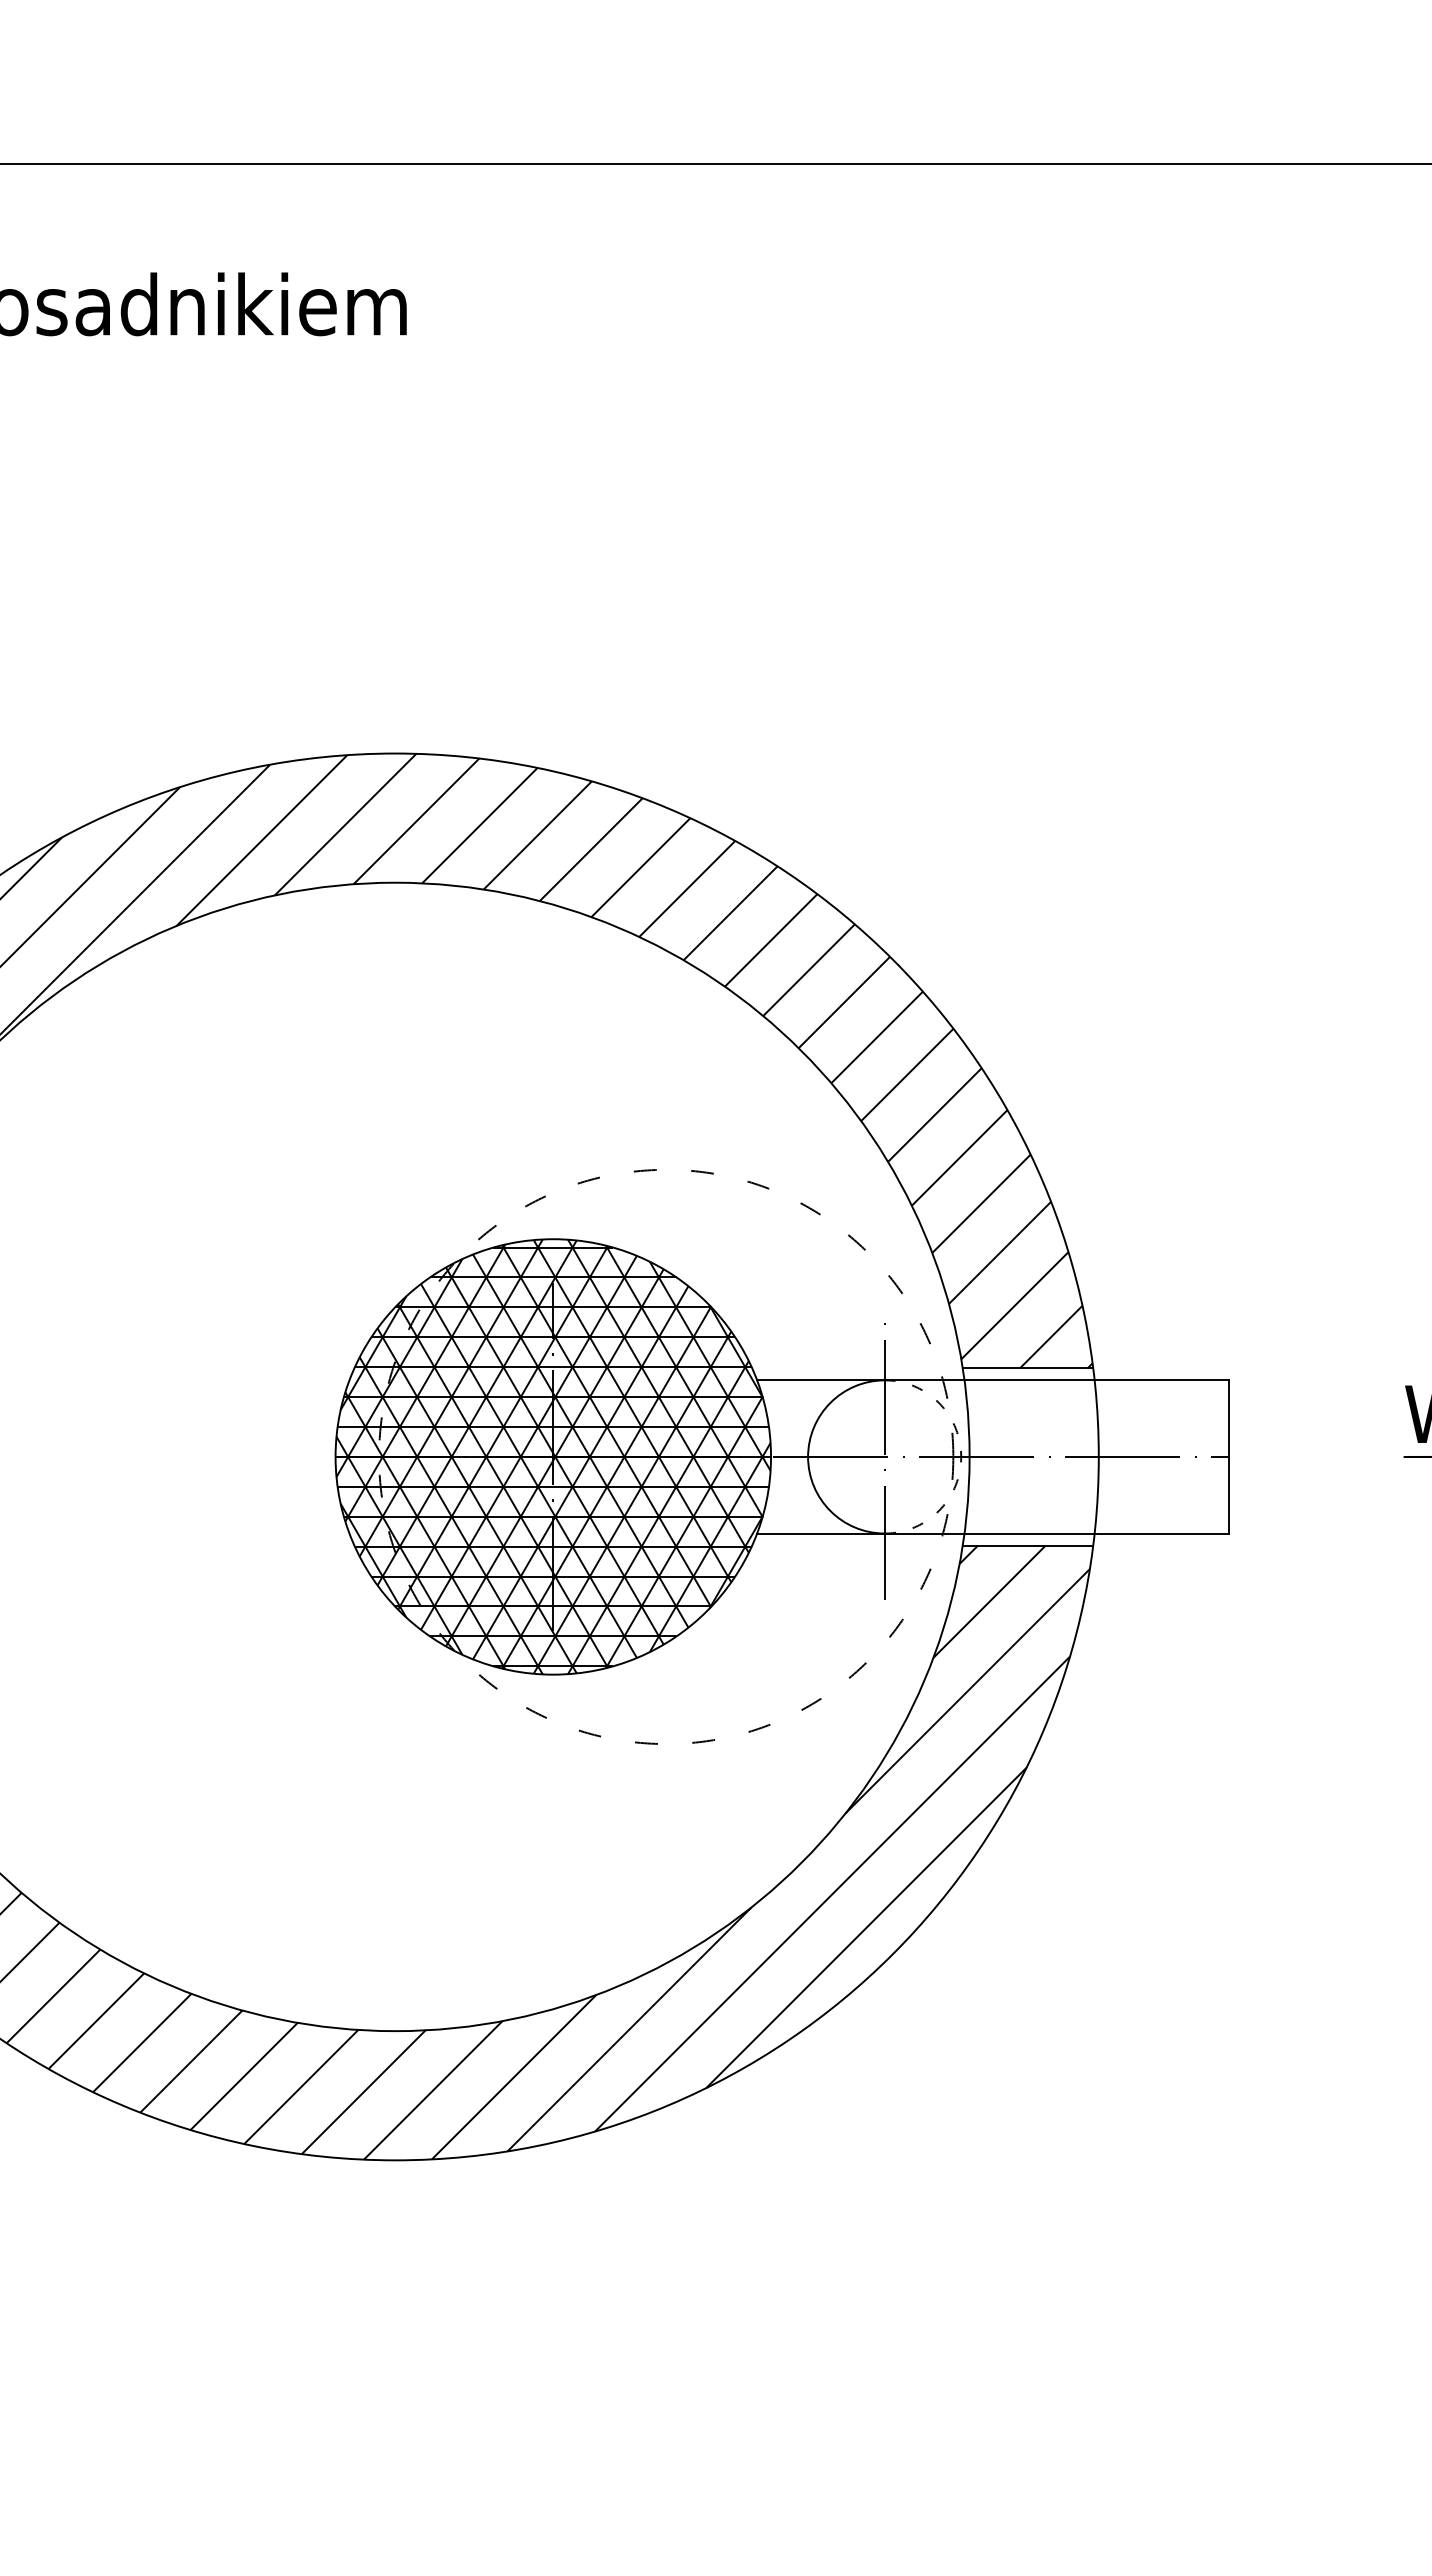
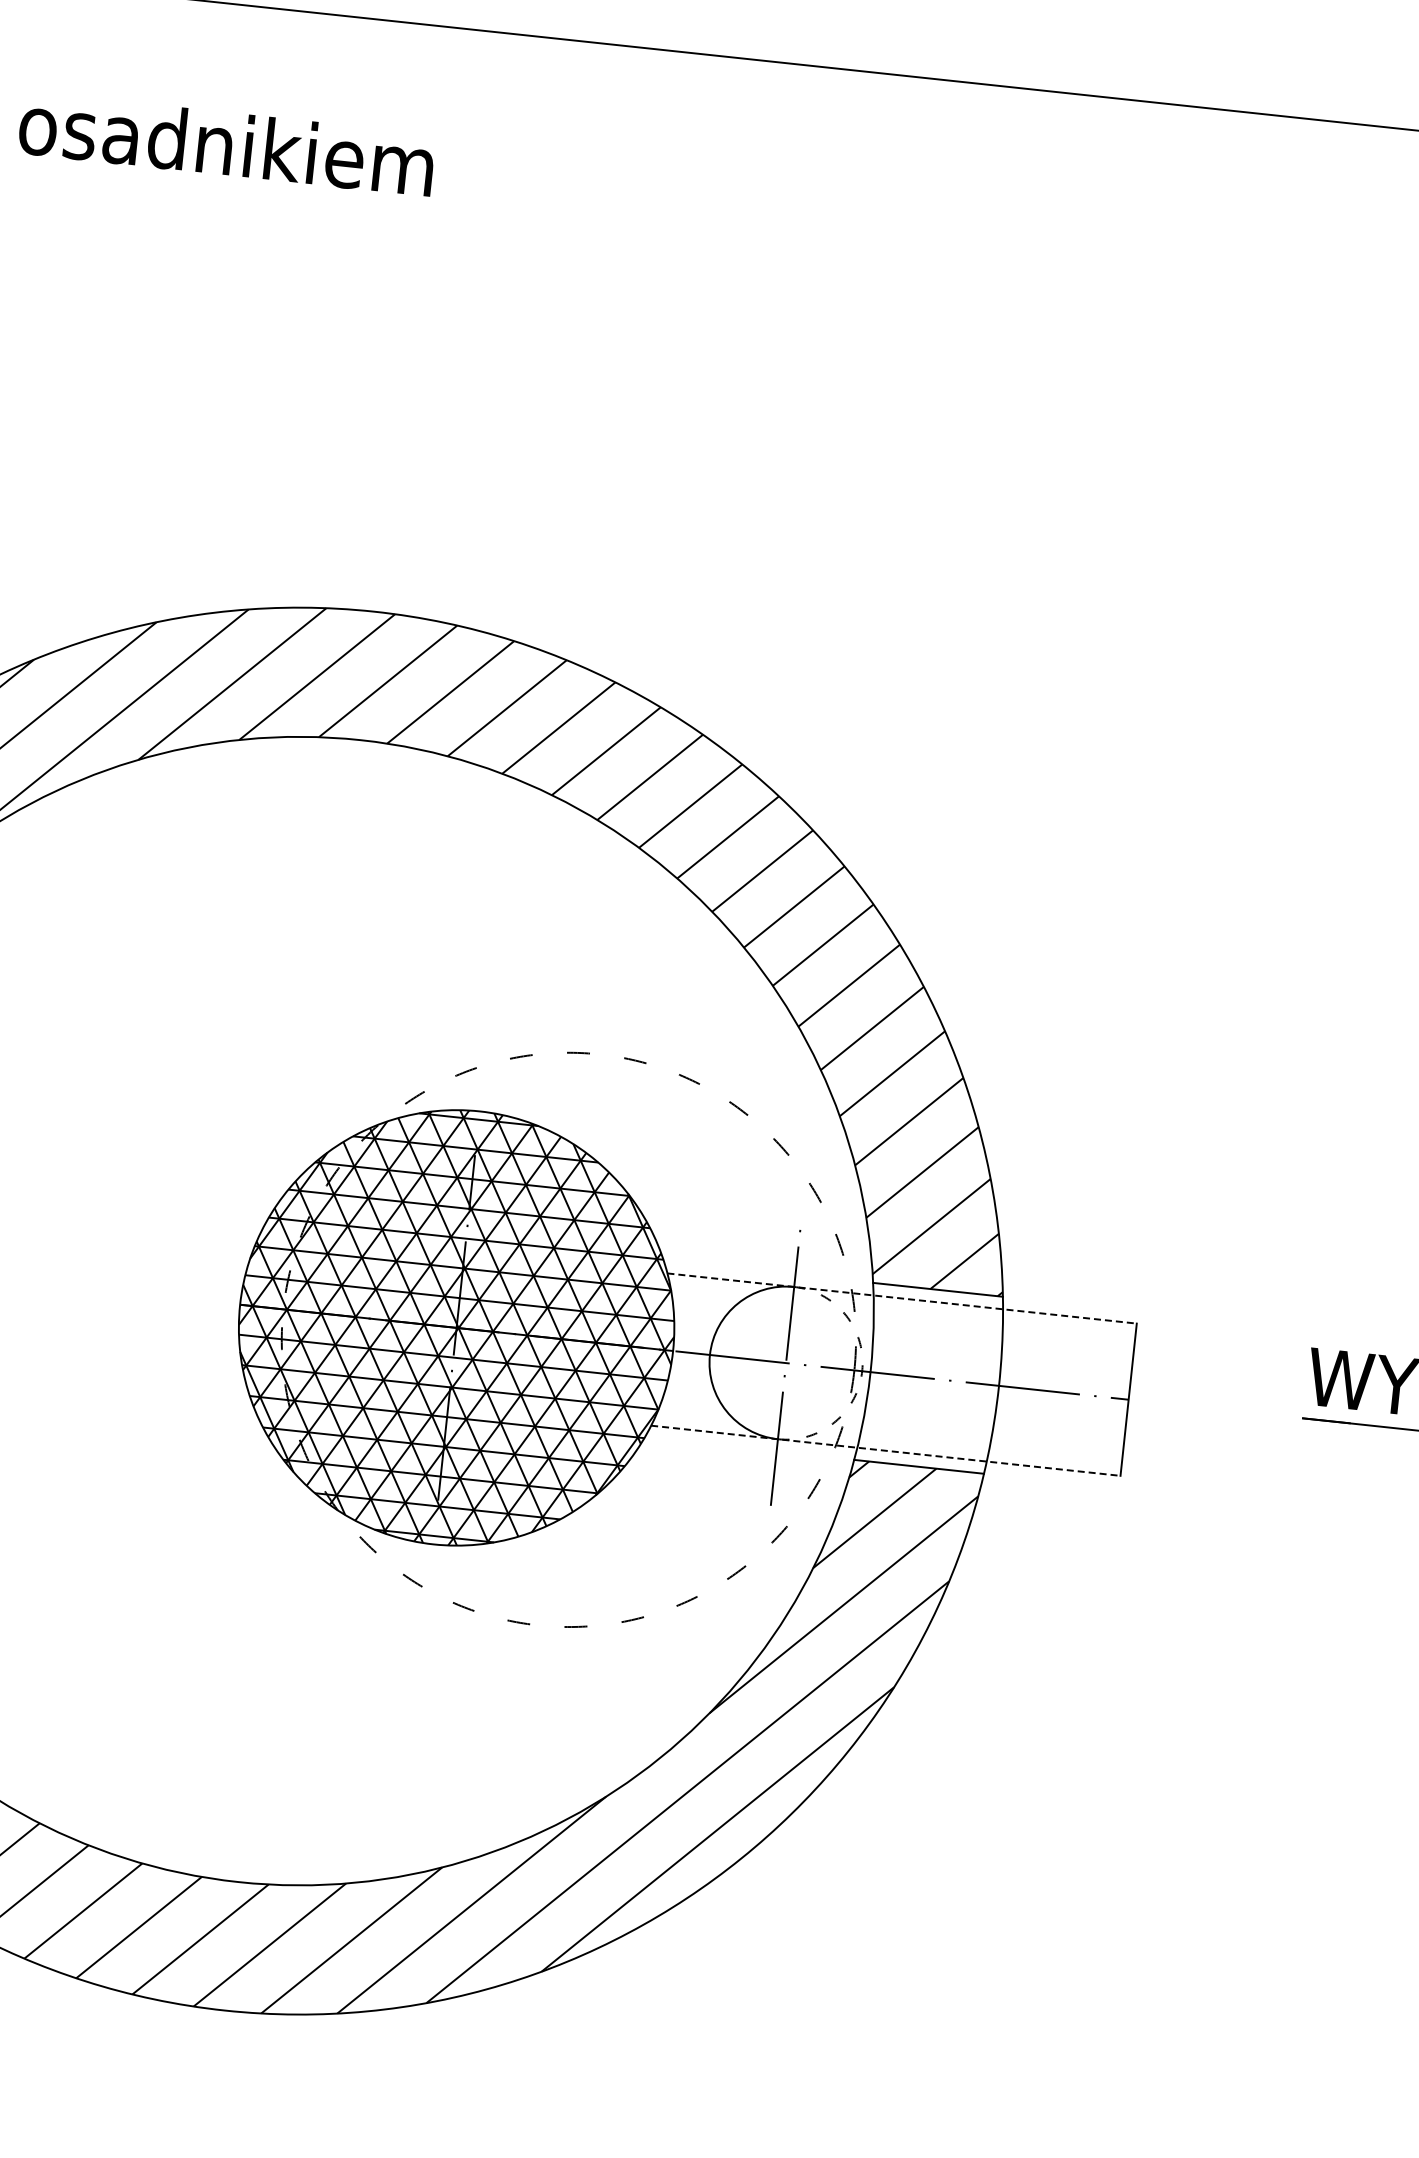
line: (993, 1380) -> (902, 1298), solid -> dashed
line: (993, 1533) -> (886, 1450), solid -> dashed

